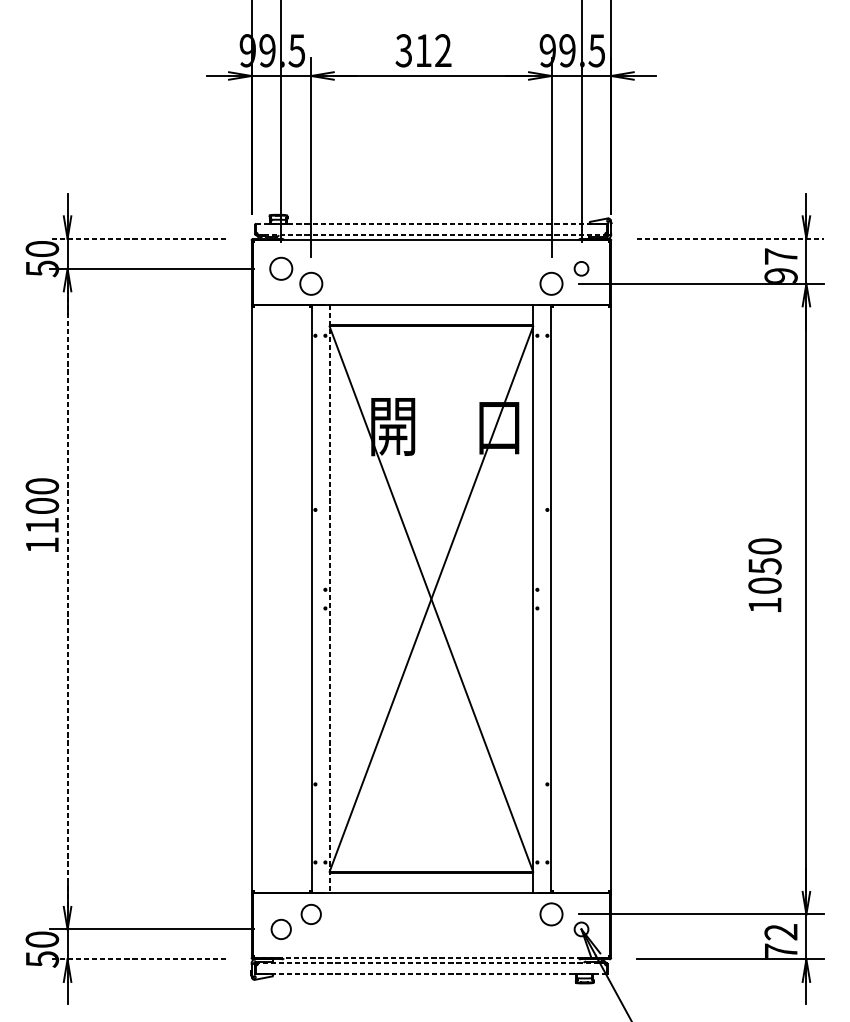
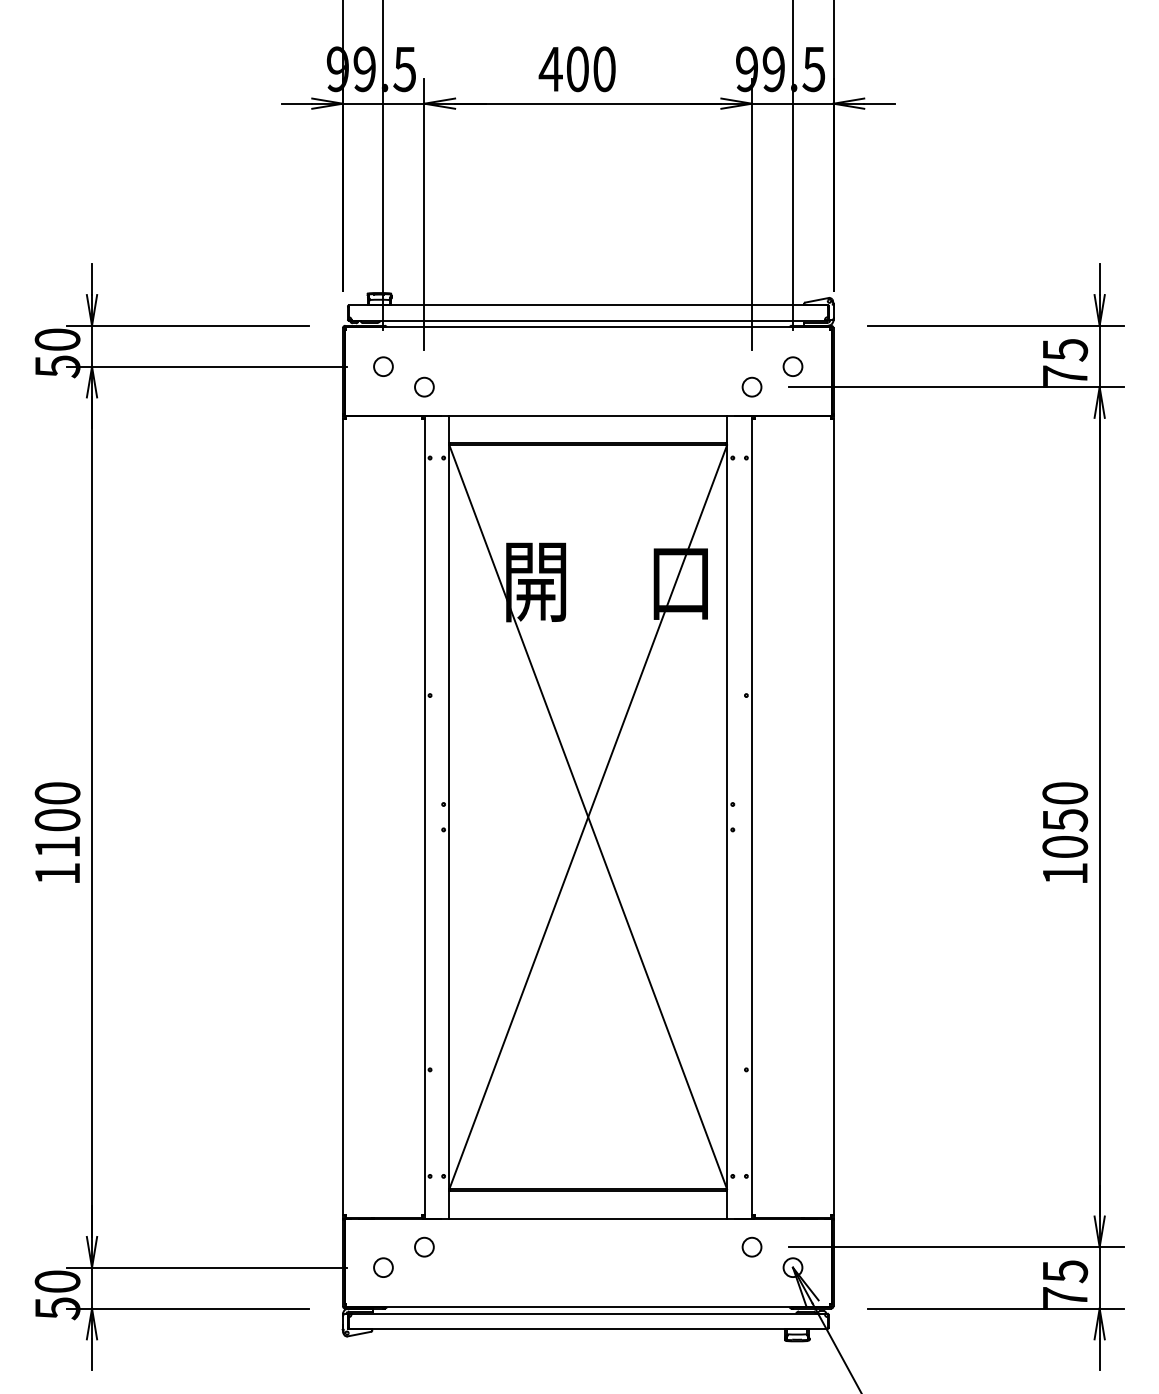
text: (422, 50) -> (576, 69), 312 -> 400
line: (431, 223) -> (588, 305), dashed -> solid
line: (431, 234) -> (588, 320), dashed -> solid
line: (138, 238) -> (188, 325), dashed -> solid
line: (730, 238) -> (996, 325), dashed -> solid
text: (781, 265) -> (1065, 361), 97 -> 75
circle: (281, 268) -> (383, 366), size x0.62
circle: (311, 283) -> (424, 386), size x0.62
circle: (551, 283) -> (751, 386), size x0.62
text: (42, 515) -> (57, 832), moved
text: (765, 575) -> (1065, 832), moved
line: (67, 599) -> (92, 817), dashed -> solid
line: (329, 599) -> (449, 817), dashed -> solid
circle: (311, 913) -> (424, 1246), size x0.71
circle: (551, 913) -> (751, 1246), size x0.62
circle: (281, 929) -> (383, 1267), size x0.71
text: (781, 932) -> (1065, 1271), 72 -> 75
line: (431, 958) -> (588, 1307), dashed -> solid
line: (138, 959) -> (188, 1308), dashed -> solid
line: (430, 963) -> (587, 1313), dashed -> solid
line: (430, 974) -> (587, 1329), dashed -> solid

